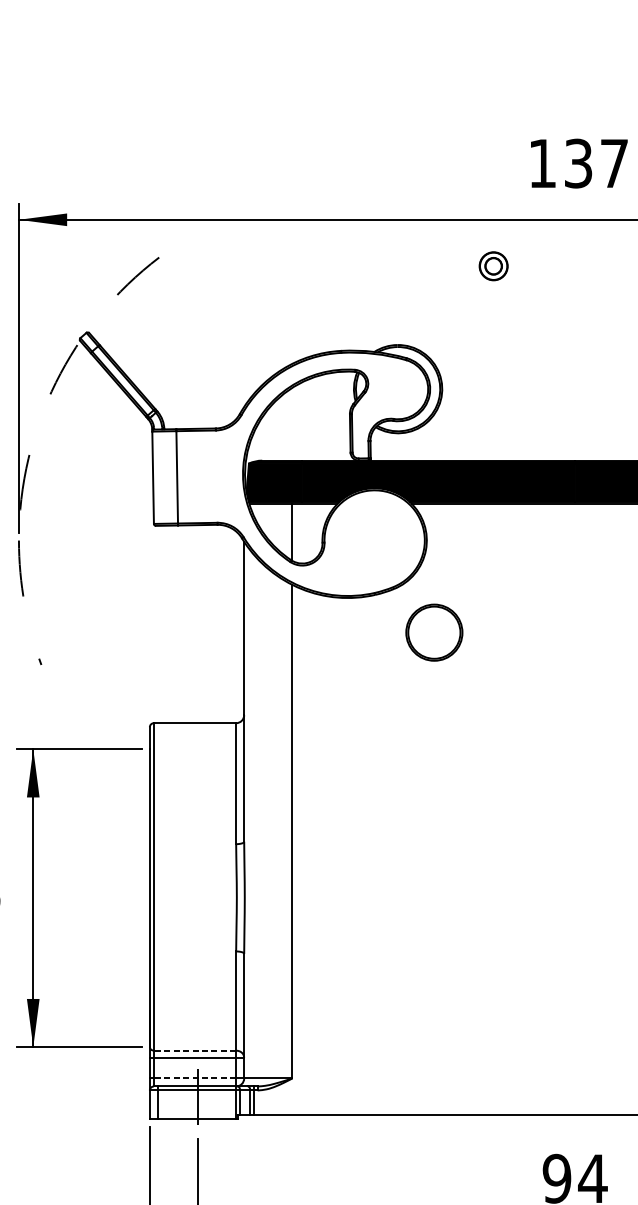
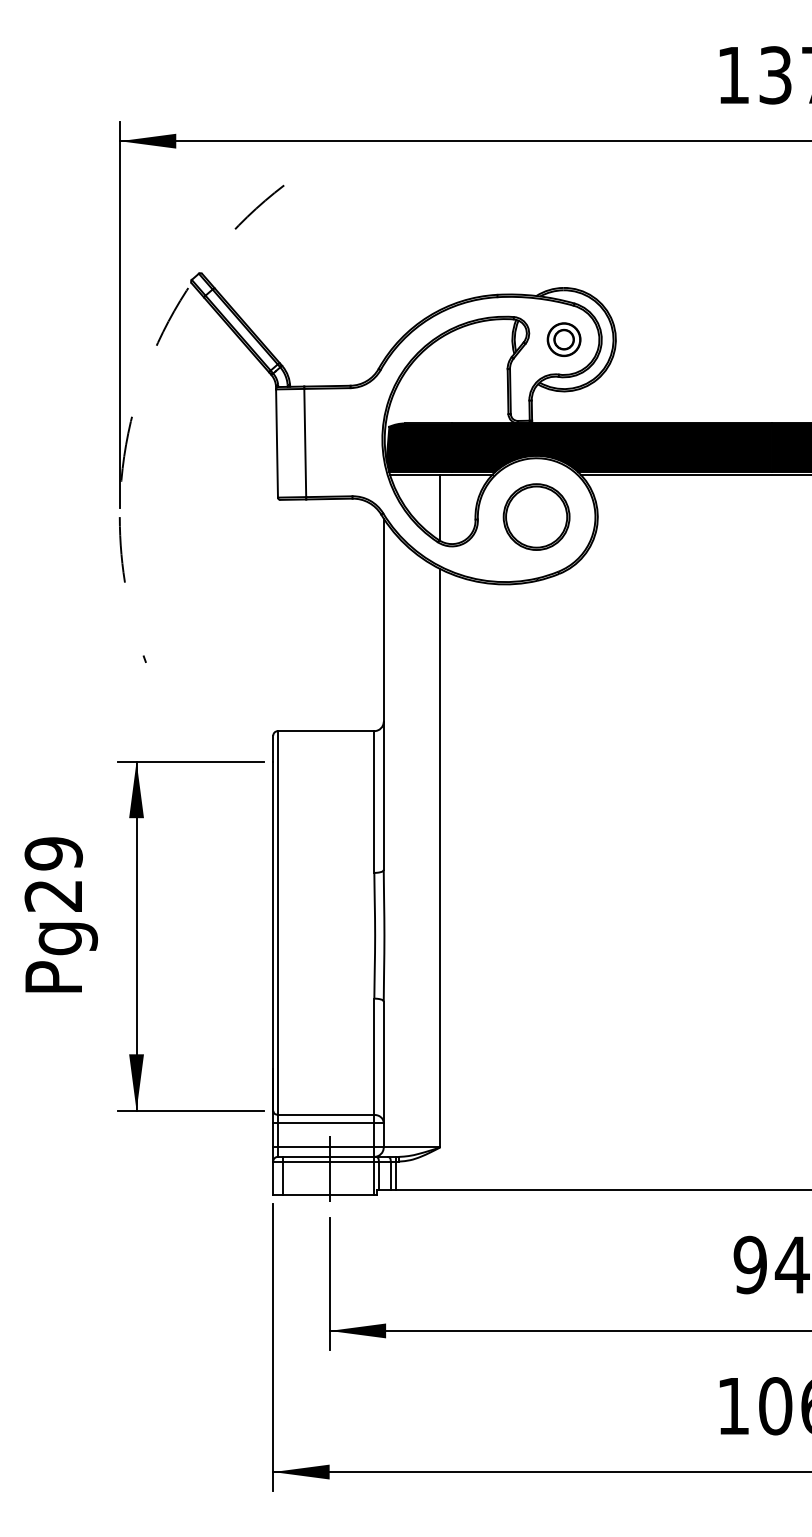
part: (493, 266) -> (563, 339), moved
part: (434, 632) -> (536, 516), moved
line: (194, 1050) -> (325, 1114), dashed -> solid
line: (194, 1078) -> (325, 1147), dashed -> solid

